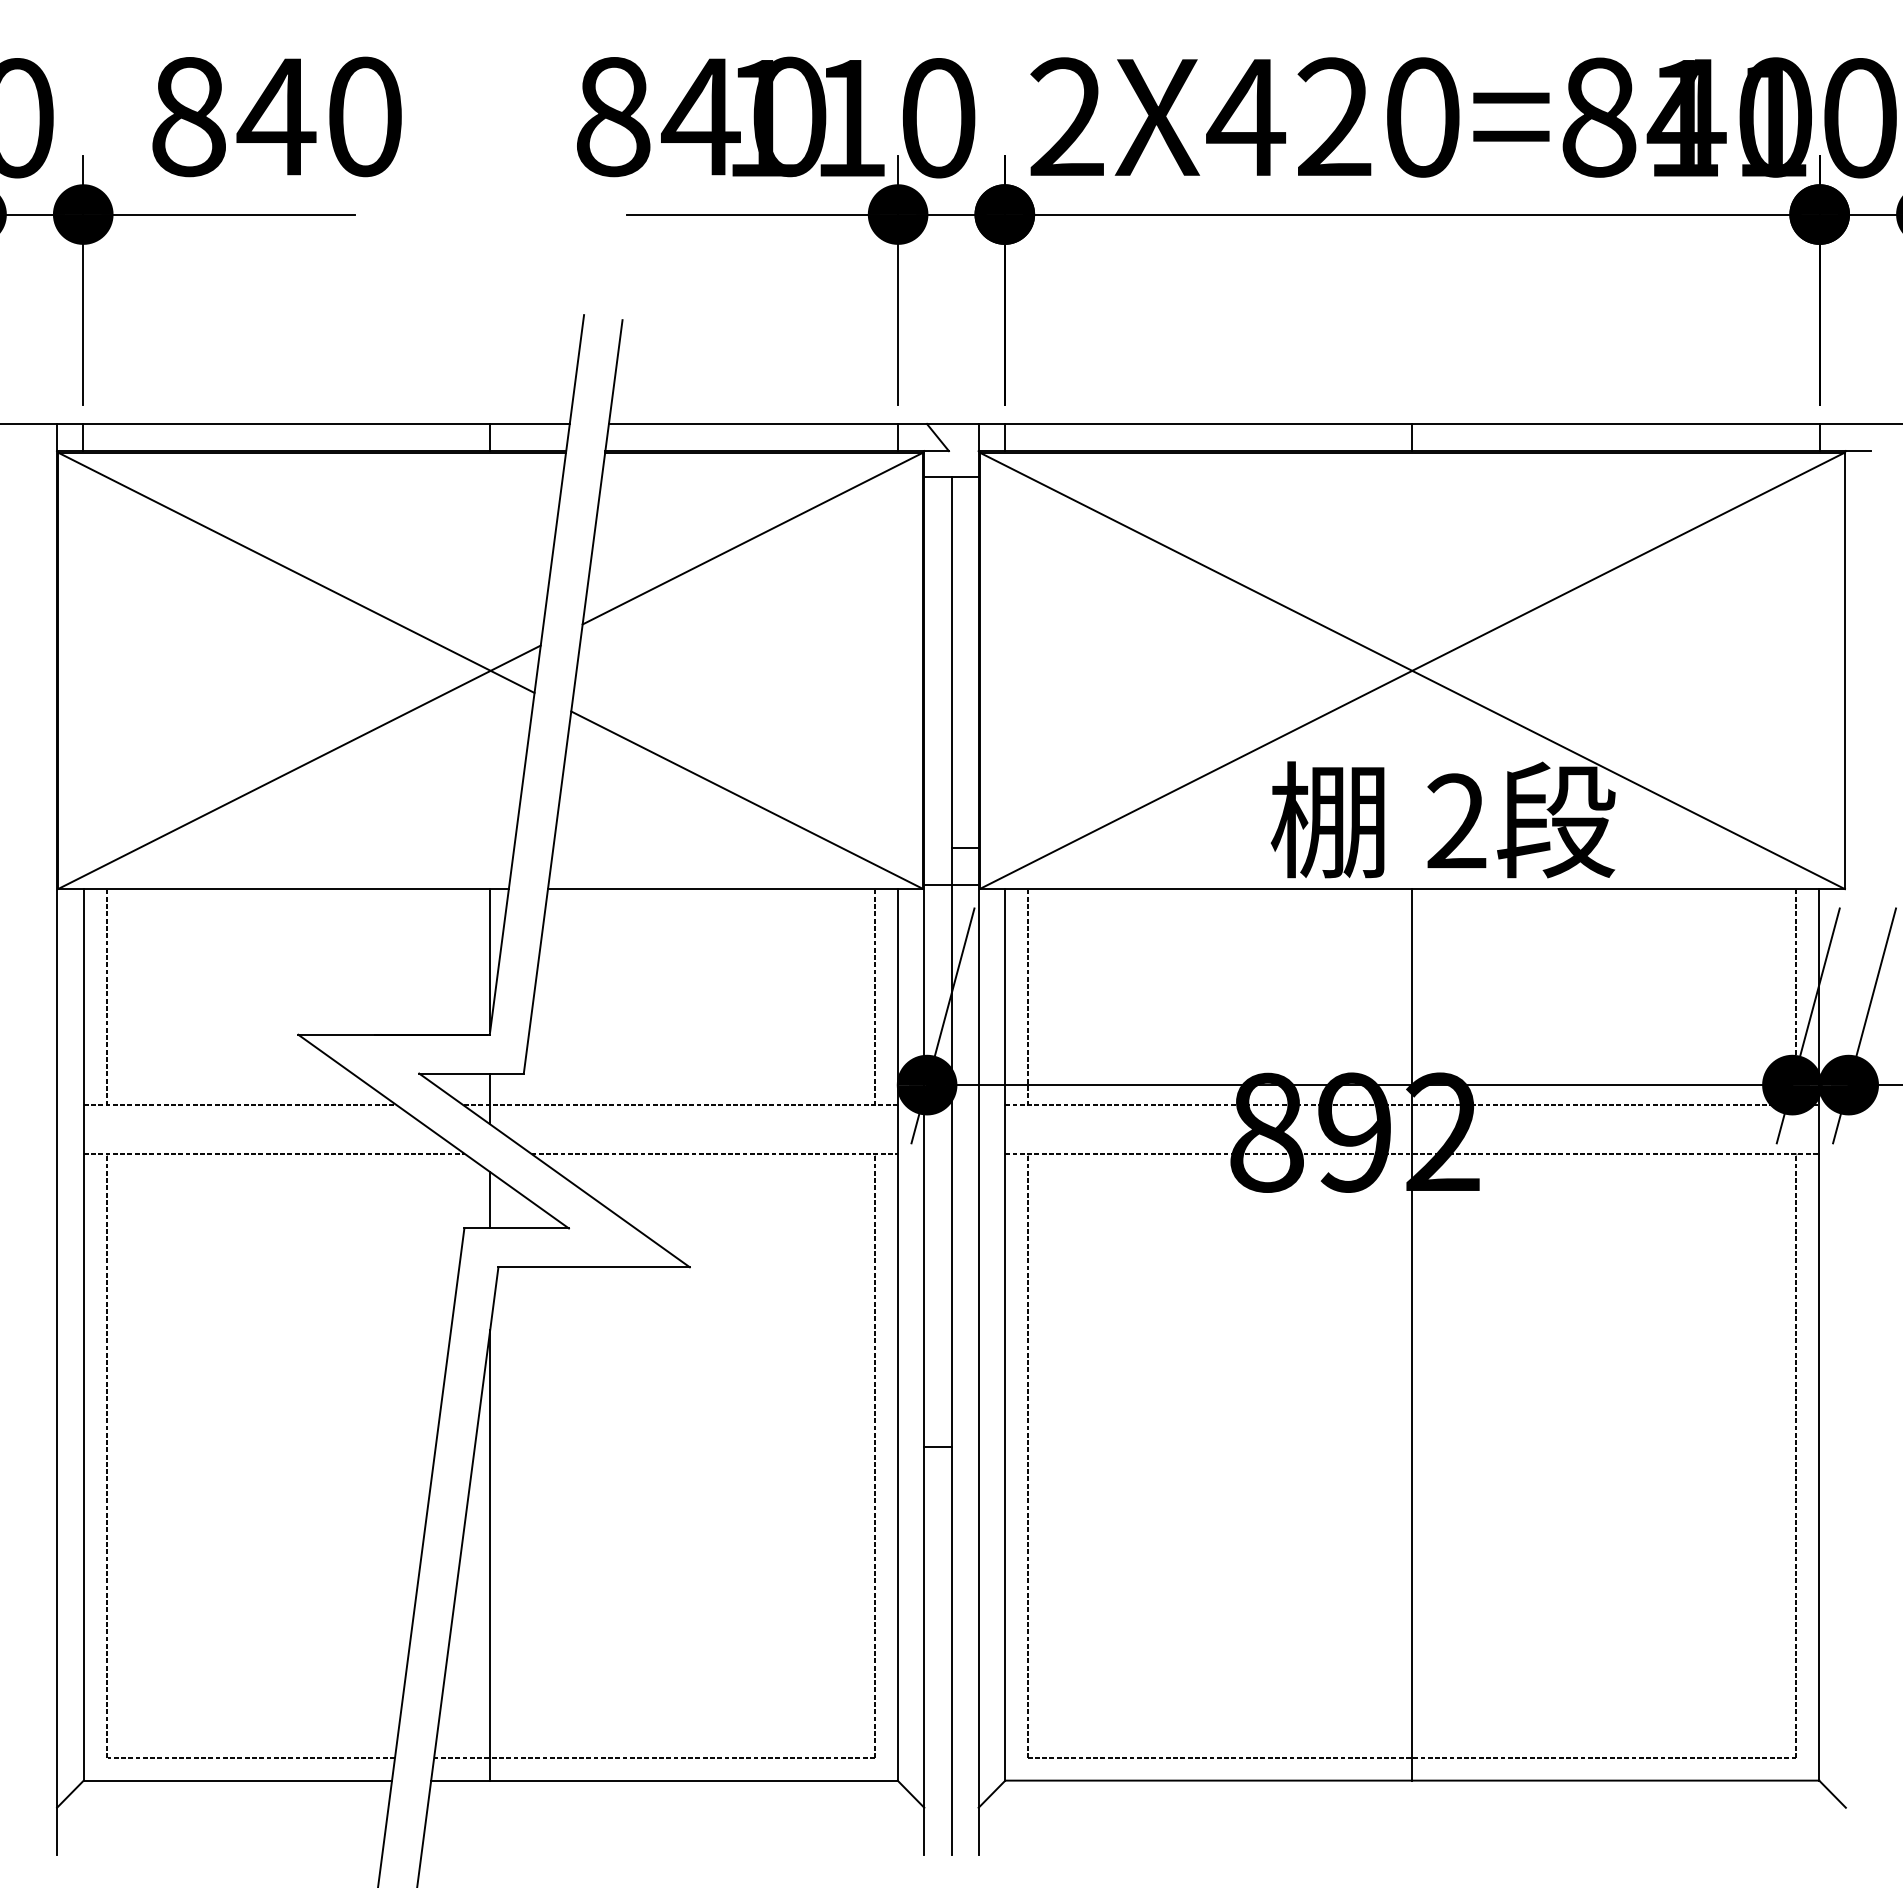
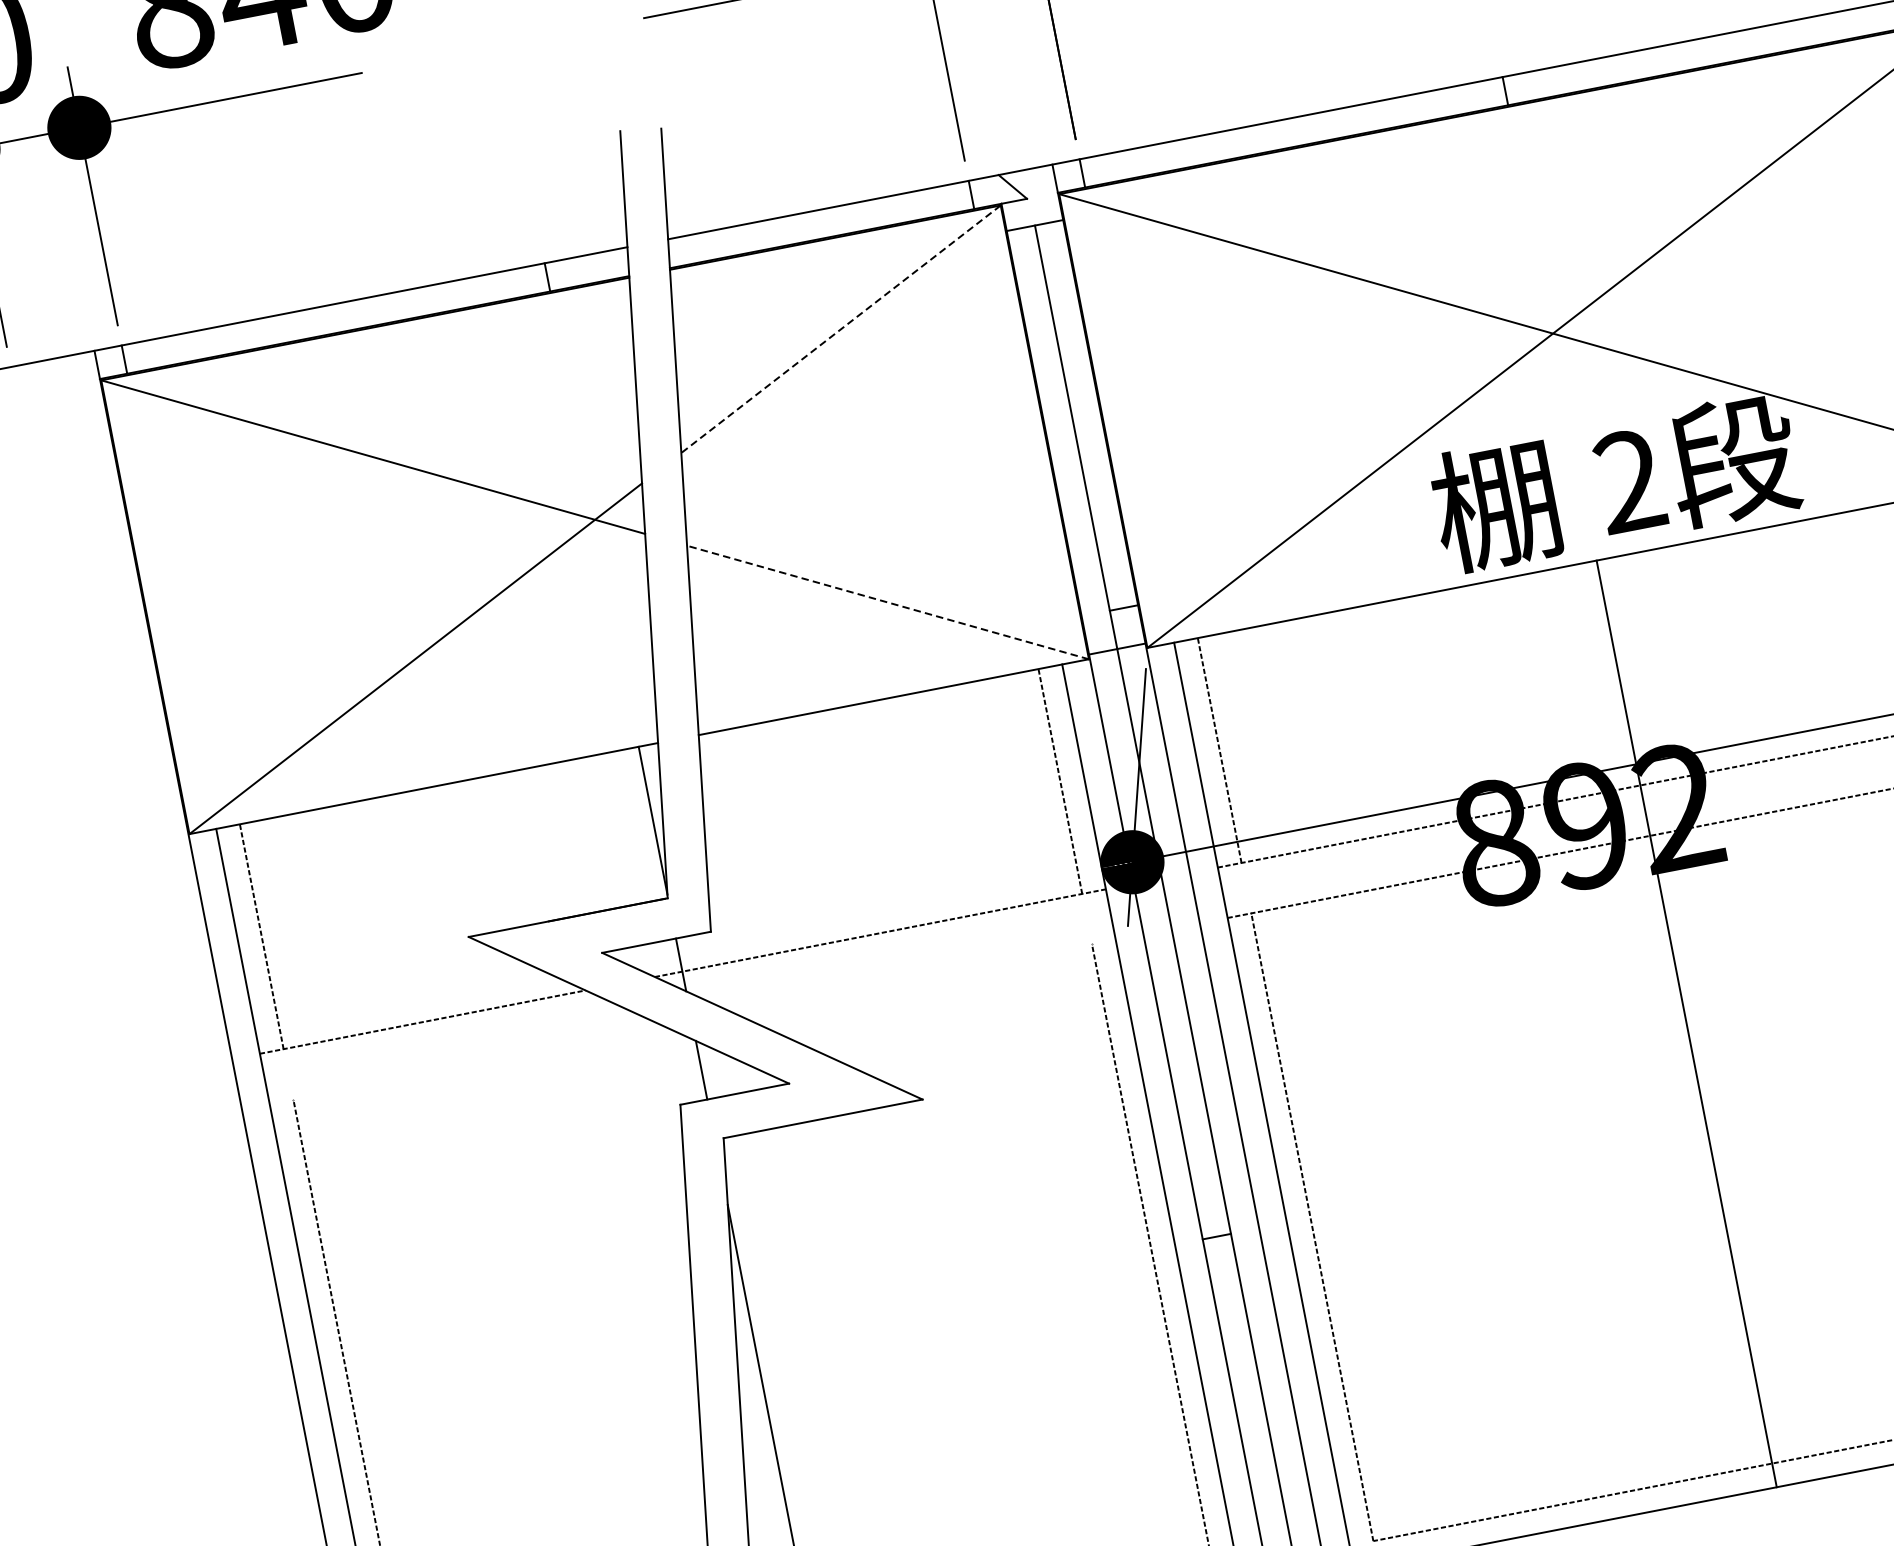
line: (753, 538) -> (841, 329), solid -> dashed
line: (746, 800) -> (887, 602), solid -> dashed
line: (273, 1153) -> (466, 1065), removed
line: (714, 1153) -> (925, 976), removed

